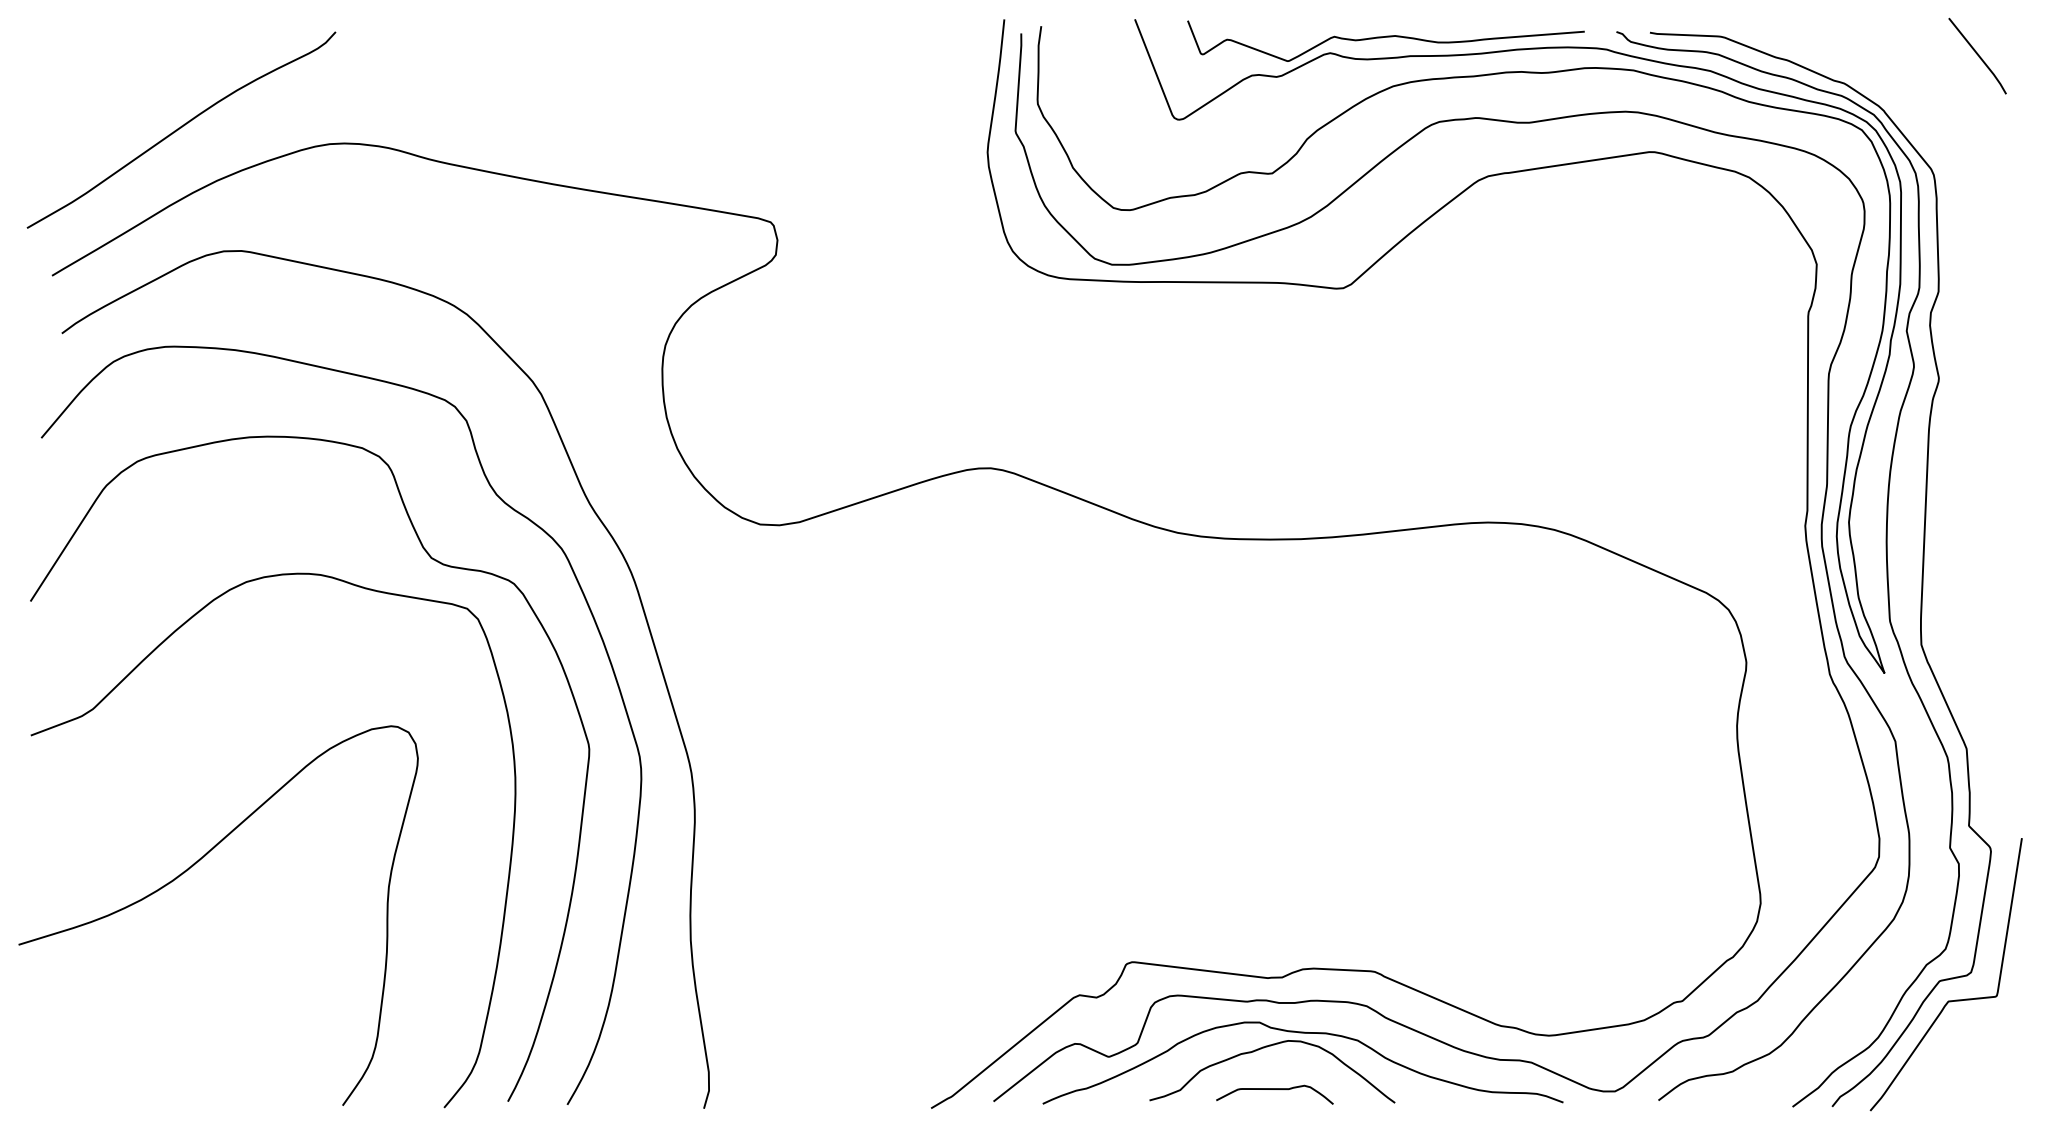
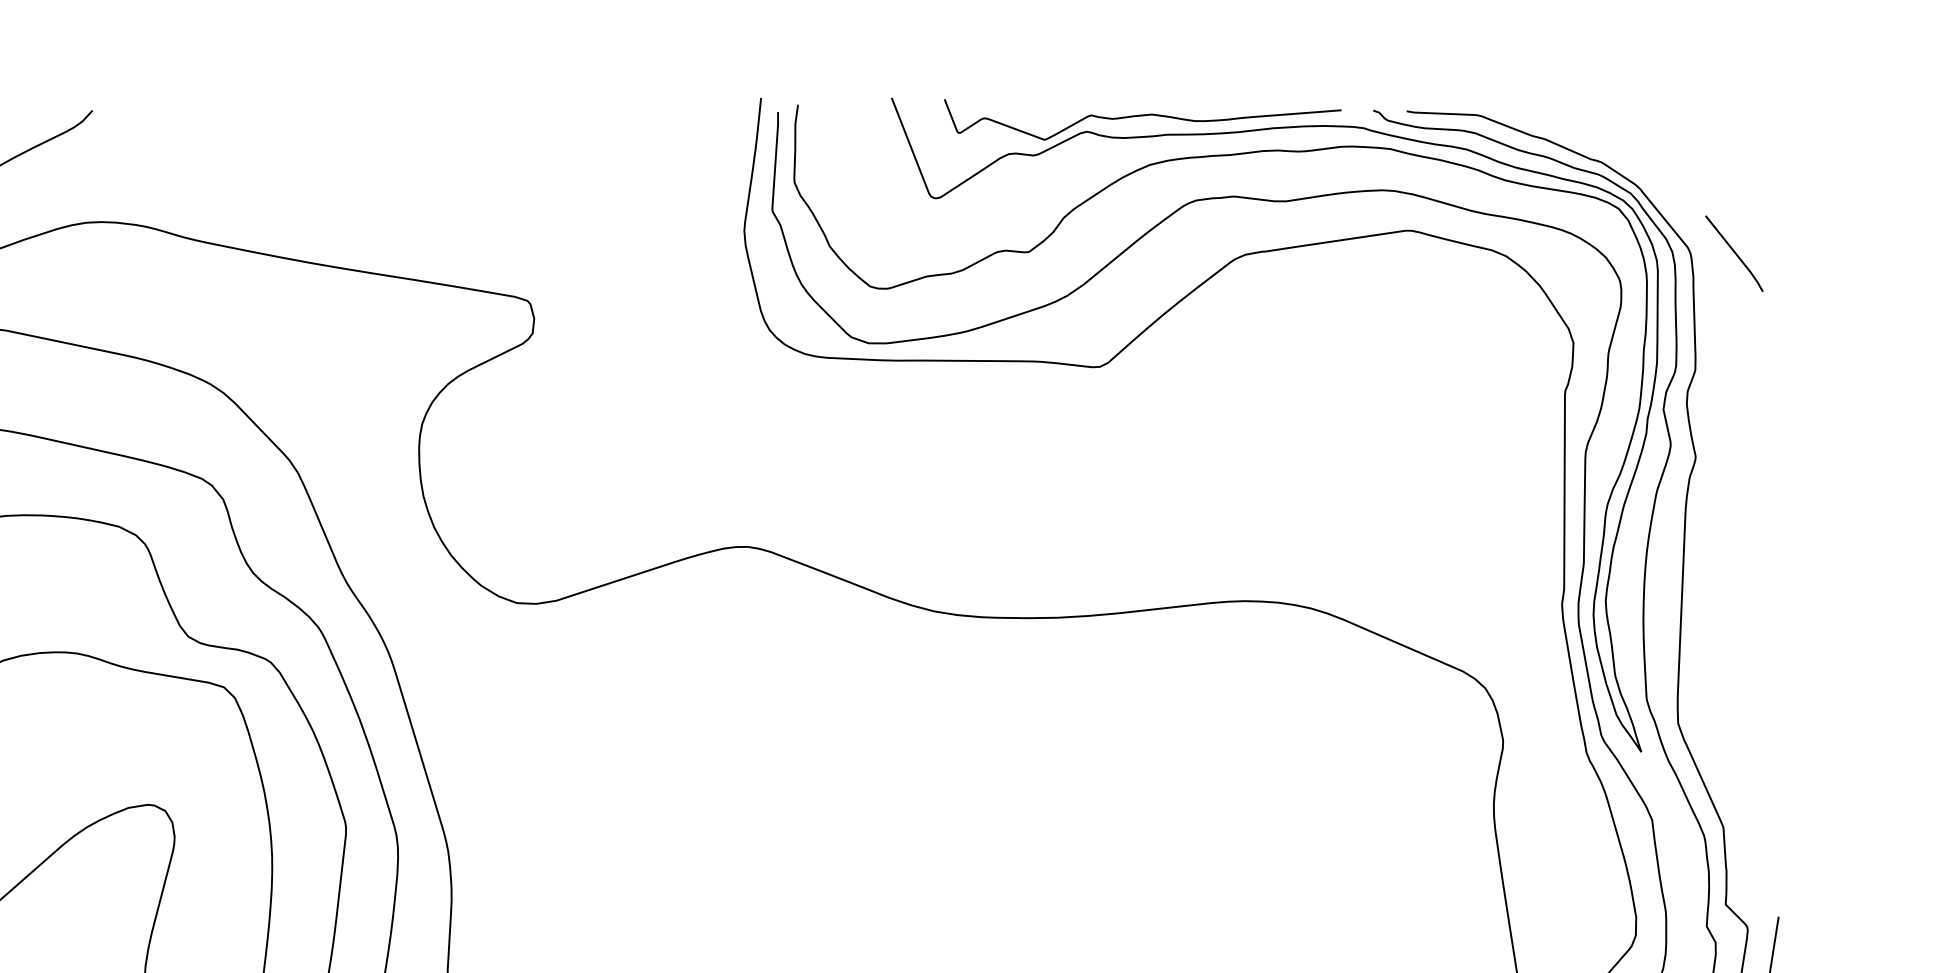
line: (1977, 55) -> (1734, 253), moved

